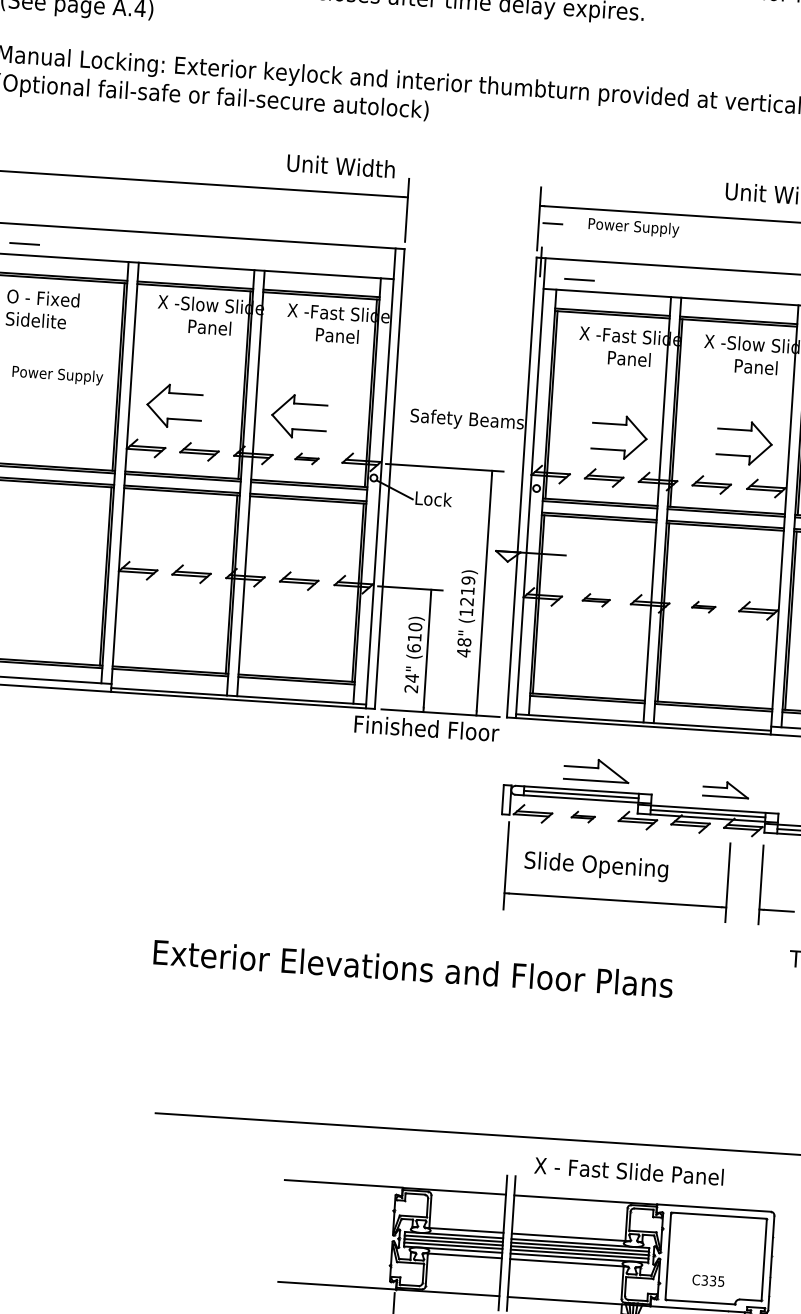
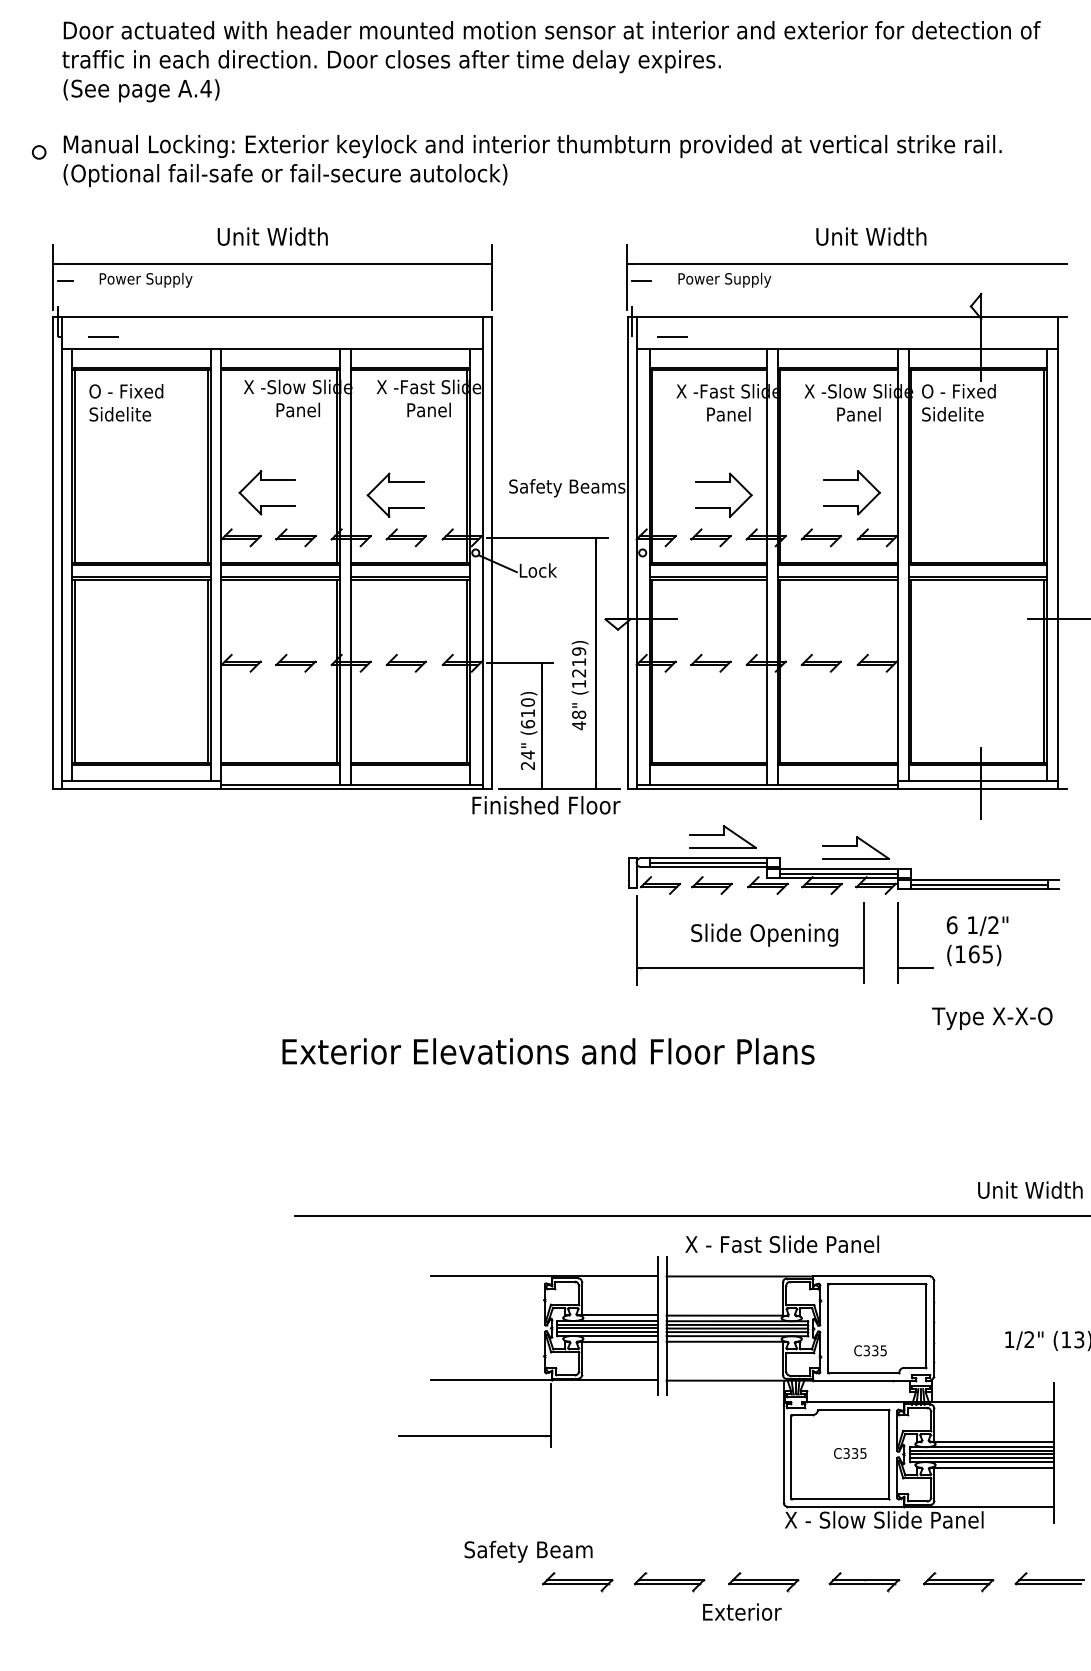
text: (340, 166) -> (272, 236), moved
text: (57, 374) -> (145, 279), moved
part: (306, 458) -> (405, 537), size x1.67
part: (595, 599) -> (710, 662), size x1.43
part: (703, 606) -> (820, 662), size x1.67
part: (725, 789) -> (855, 847), size x1.43
part: (582, 817) -> (711, 885), size x1.67
text: (596, 865) -> (764, 934), moved

